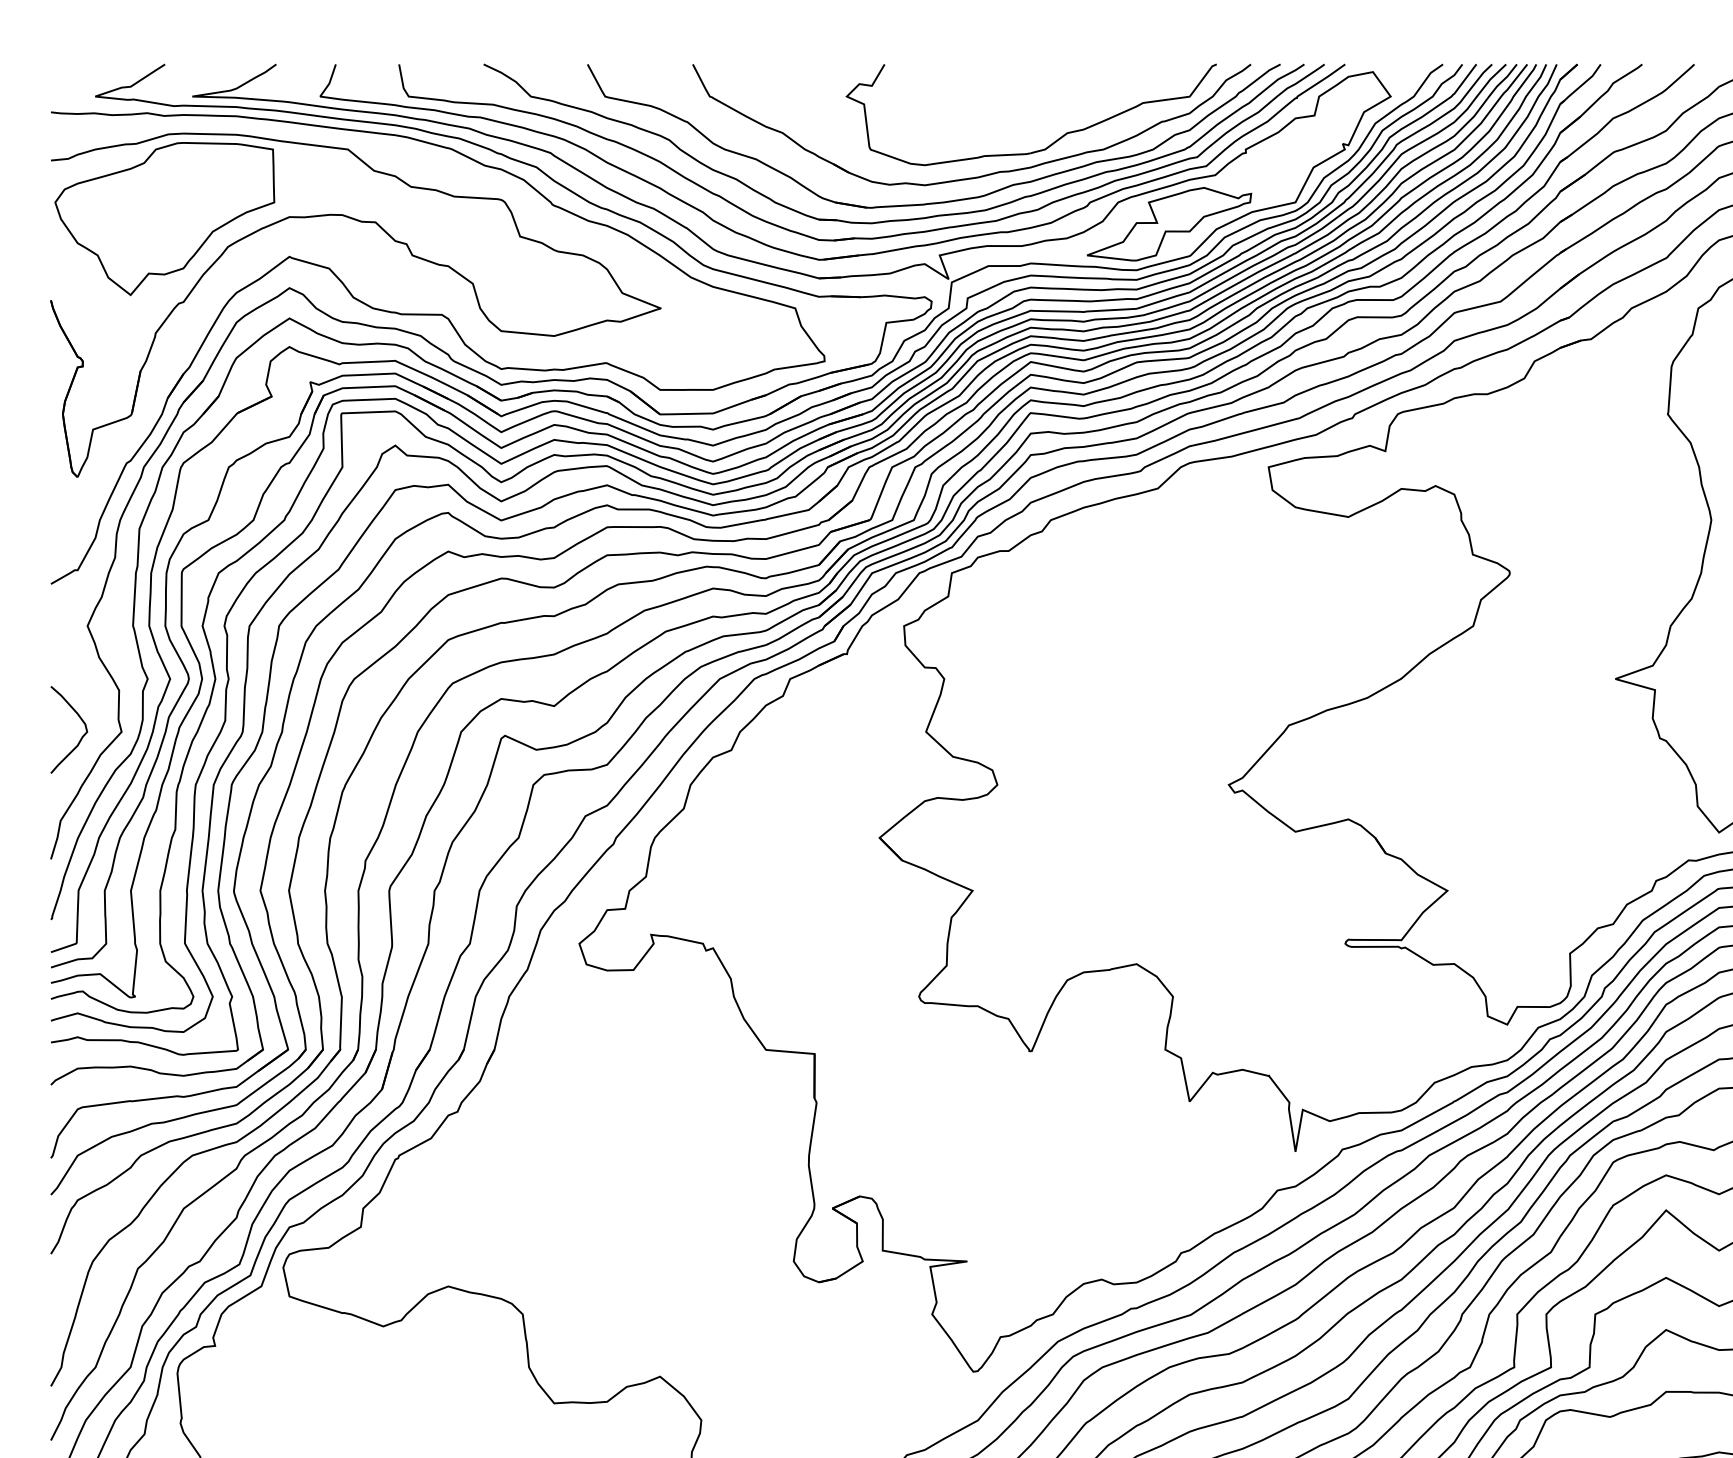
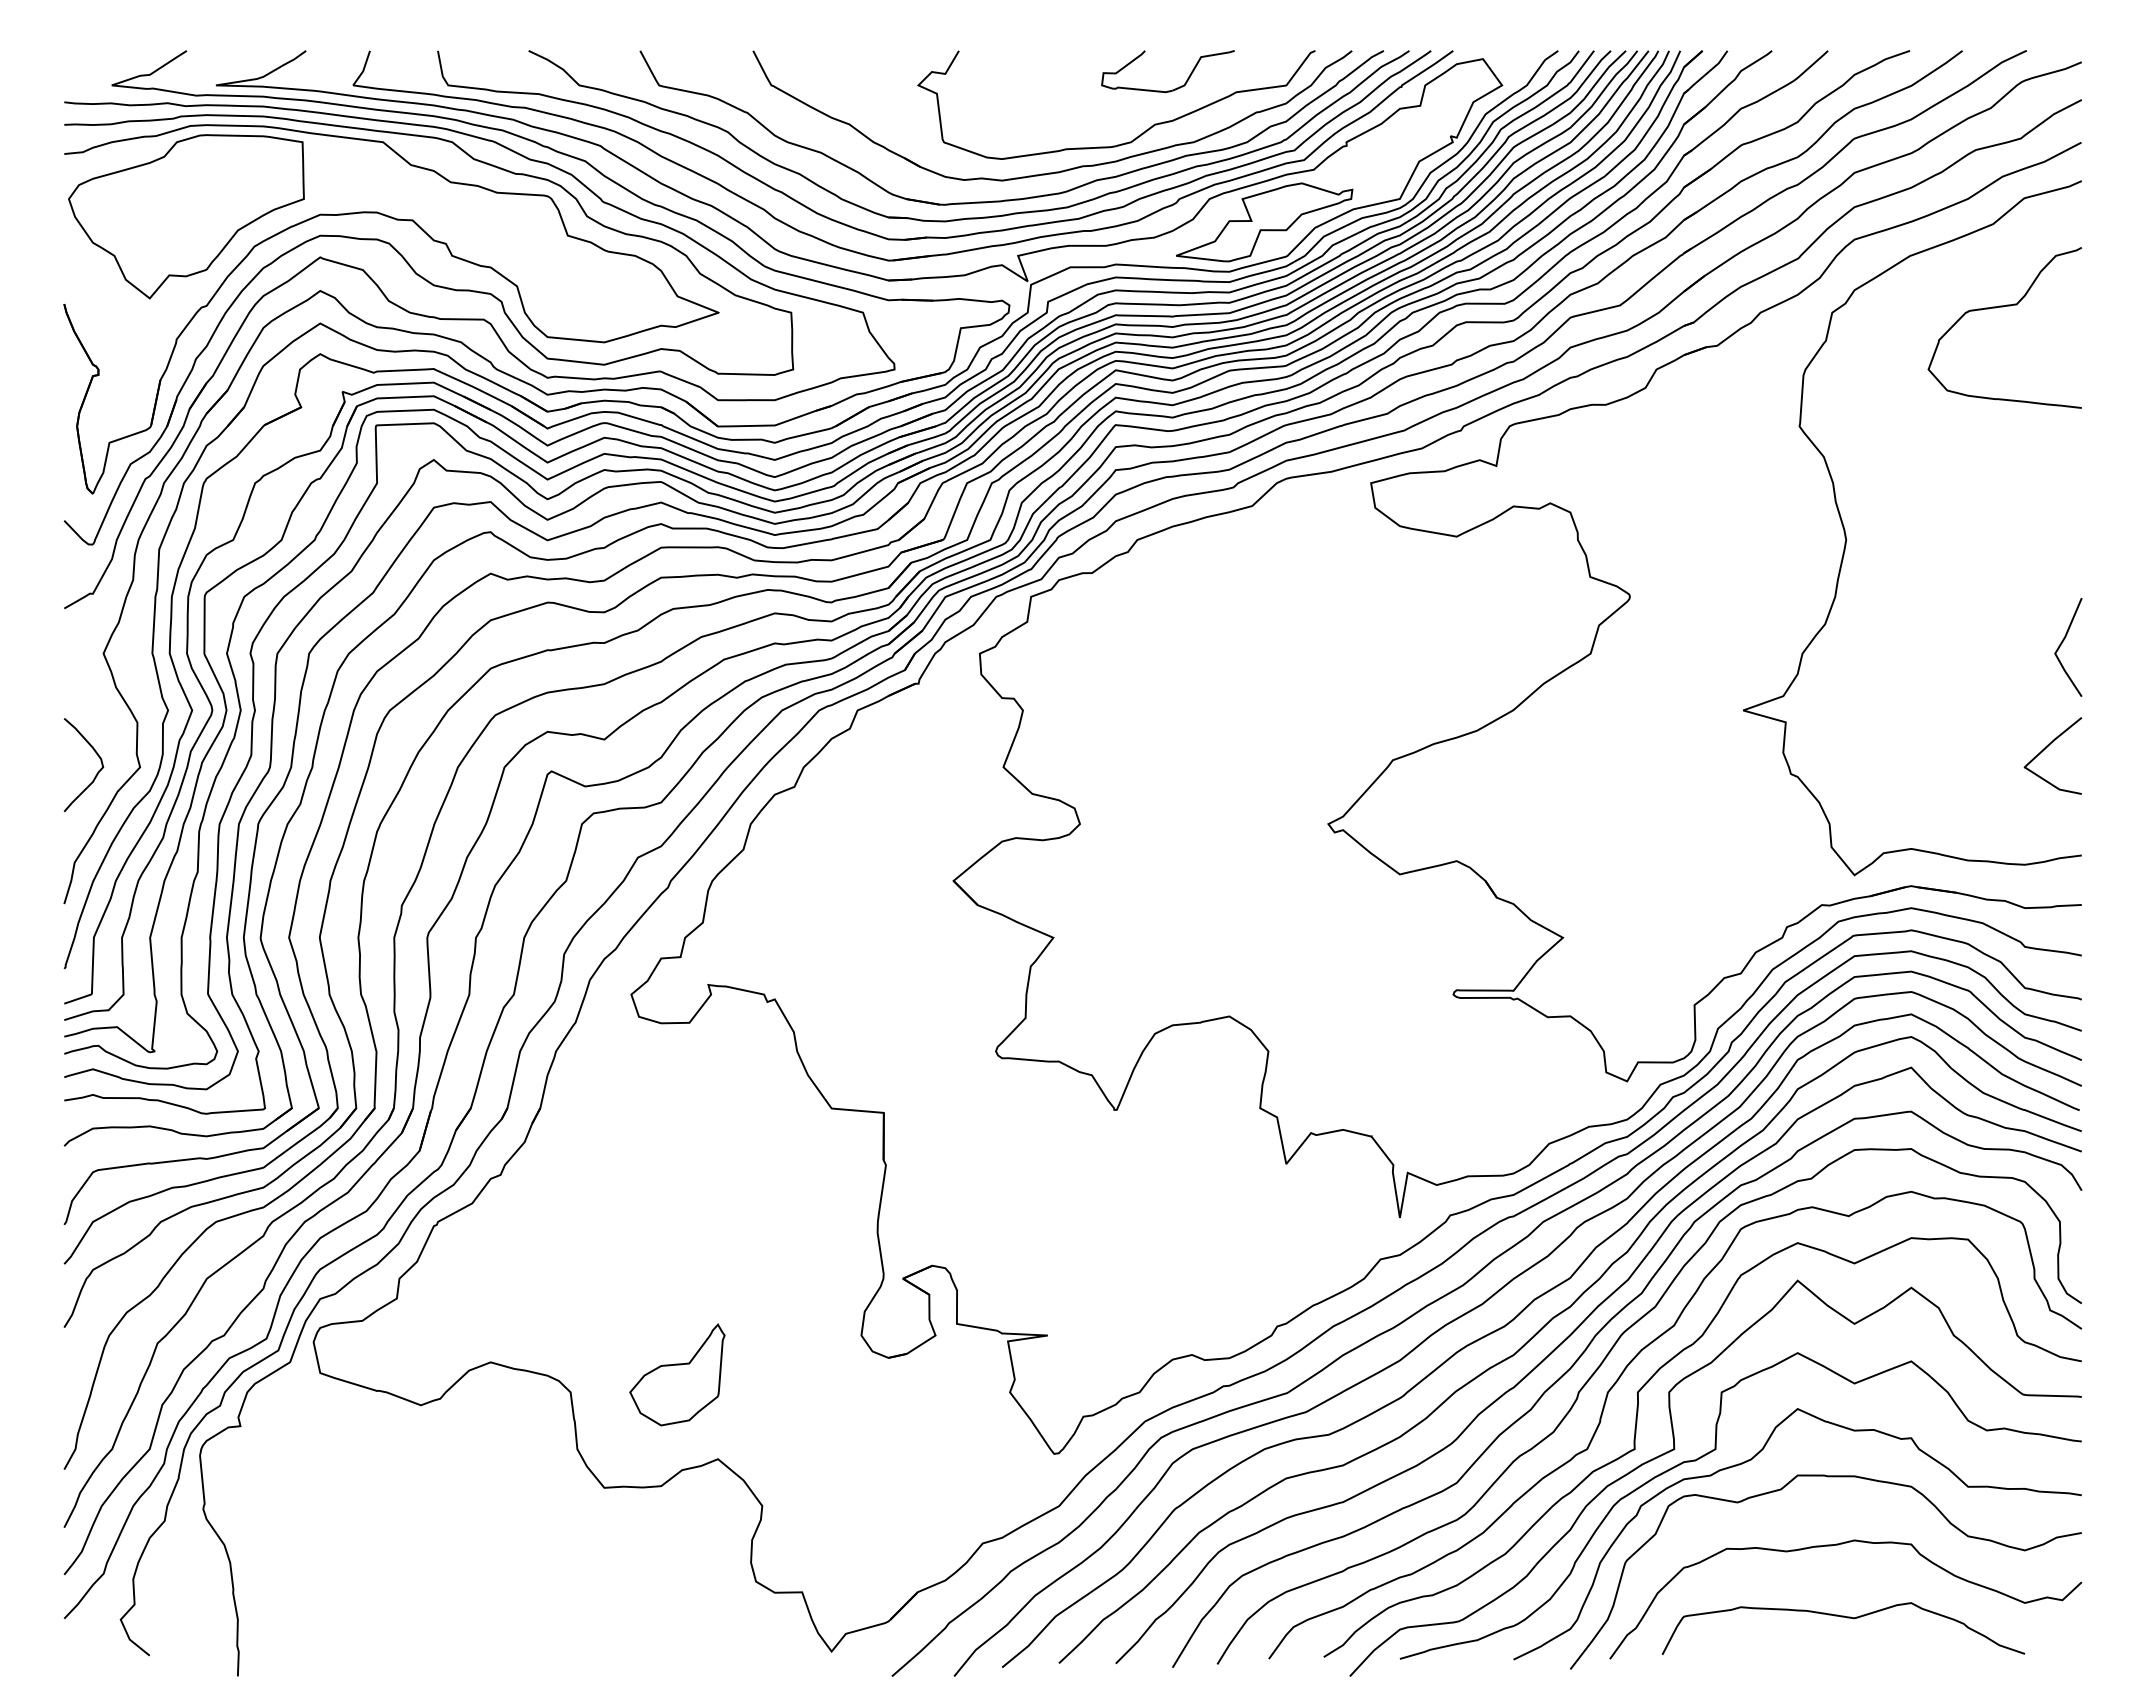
part: (1085, 99) -> (1174, 88), added
part: (398, 284) -> (437, 287), added
part: (622, 1297) -> (677, 1374), added

